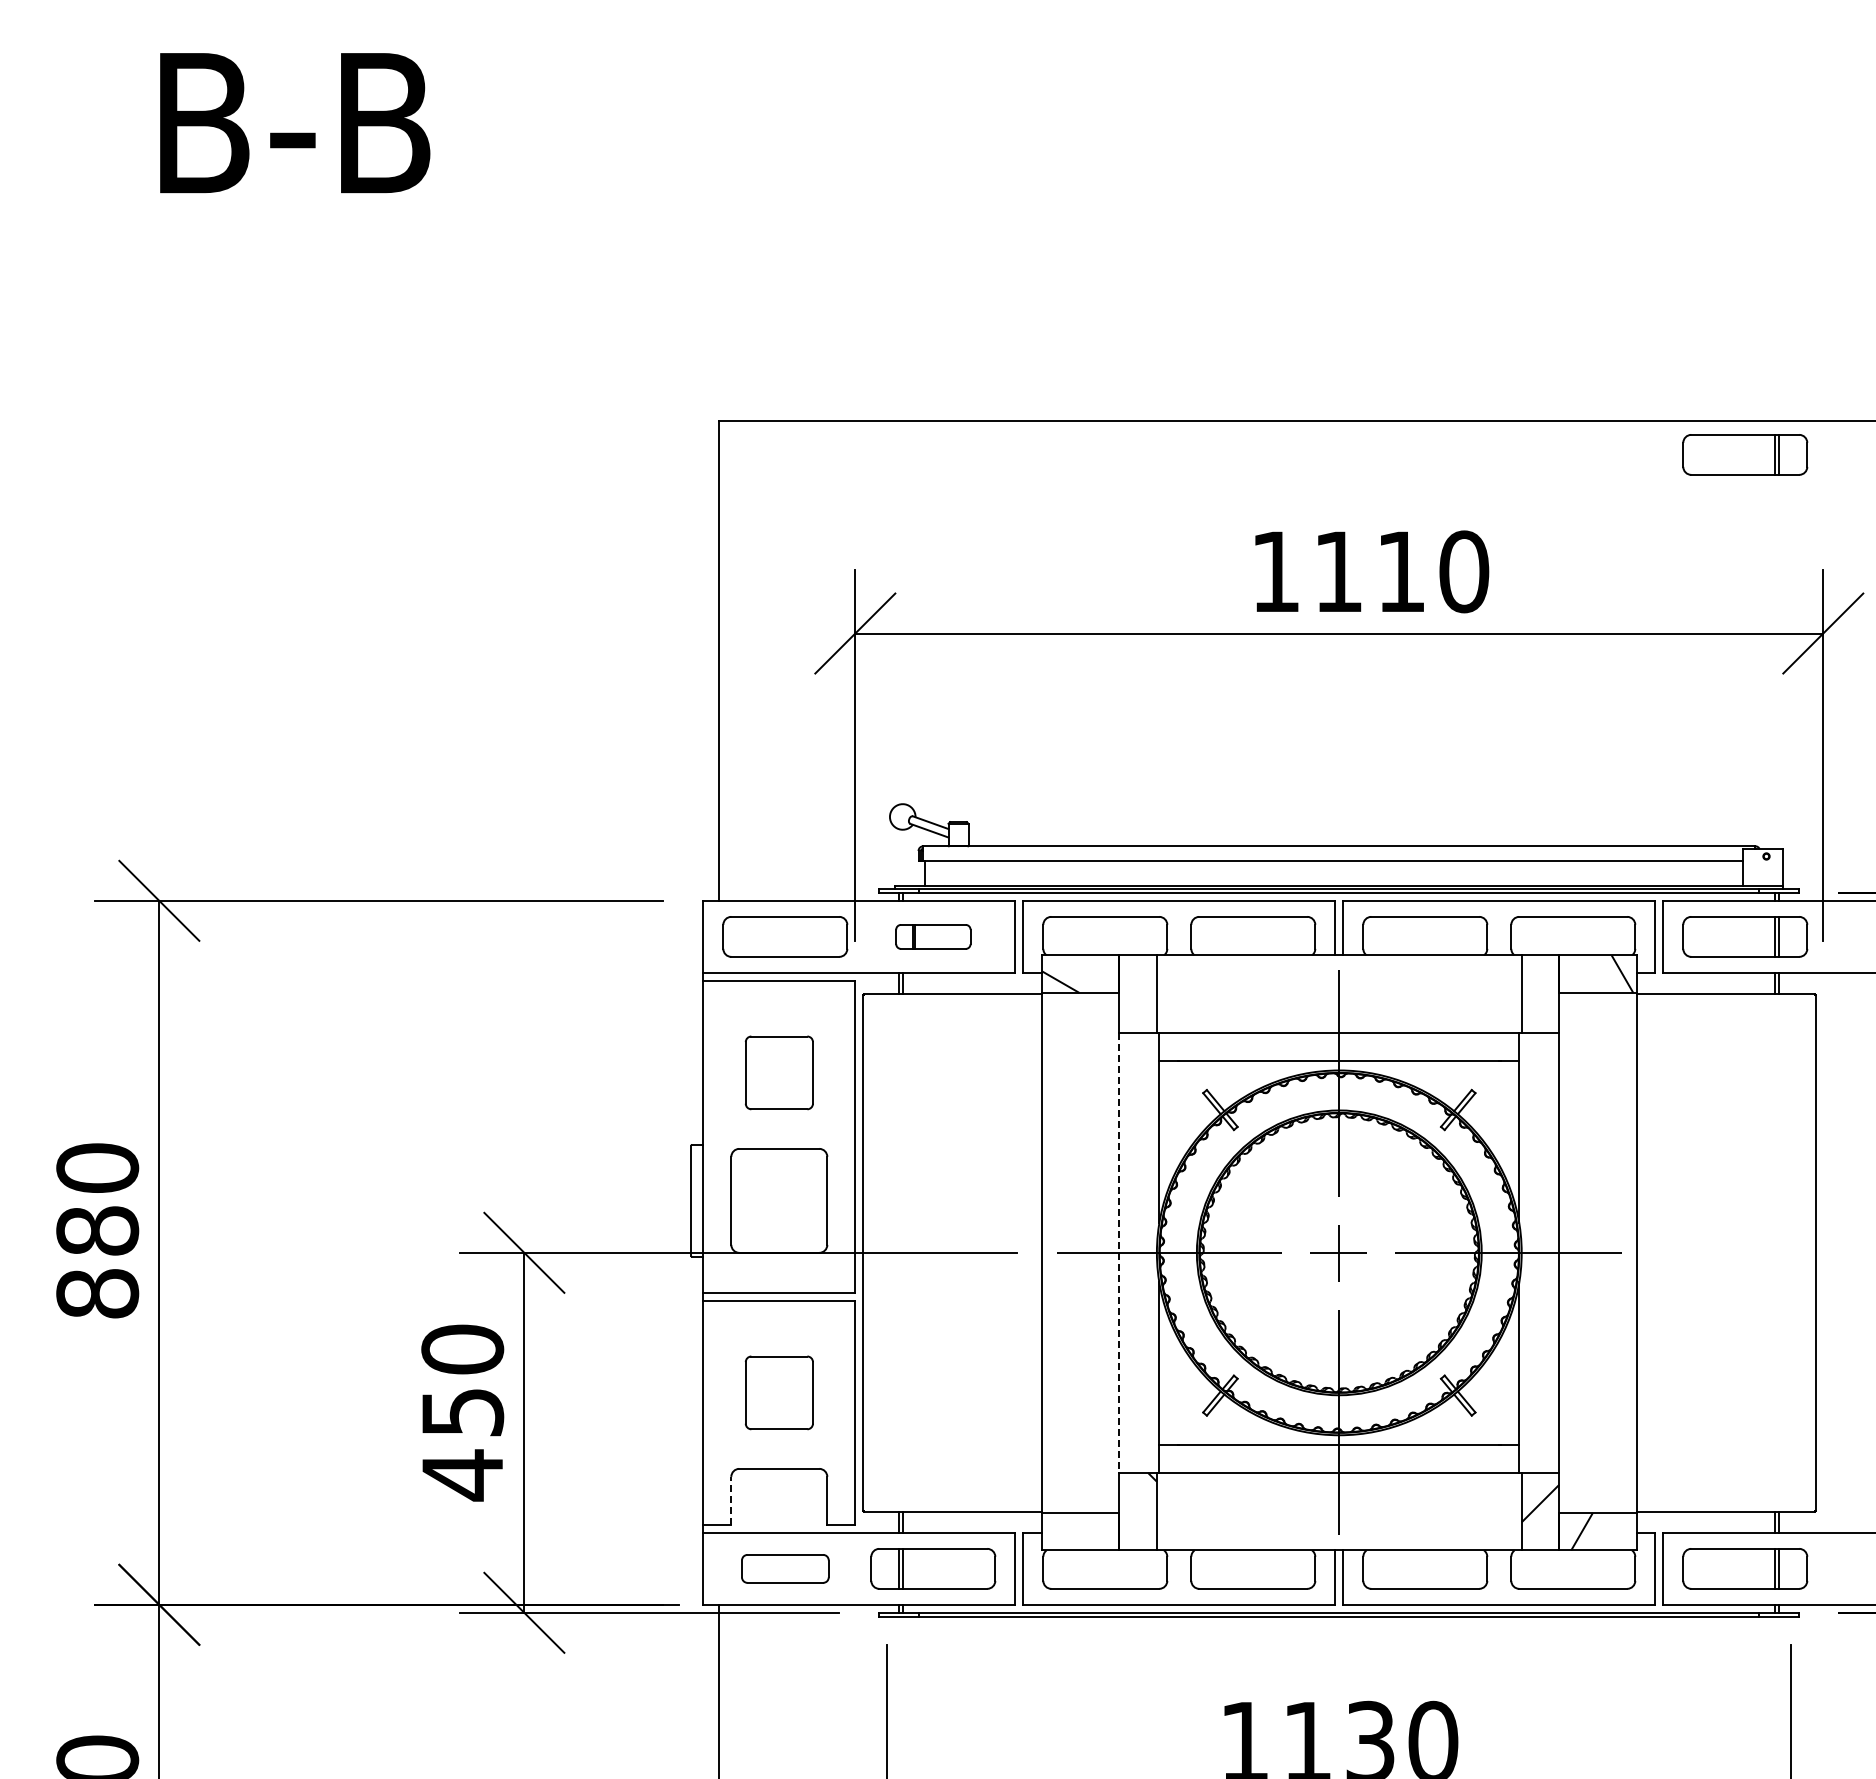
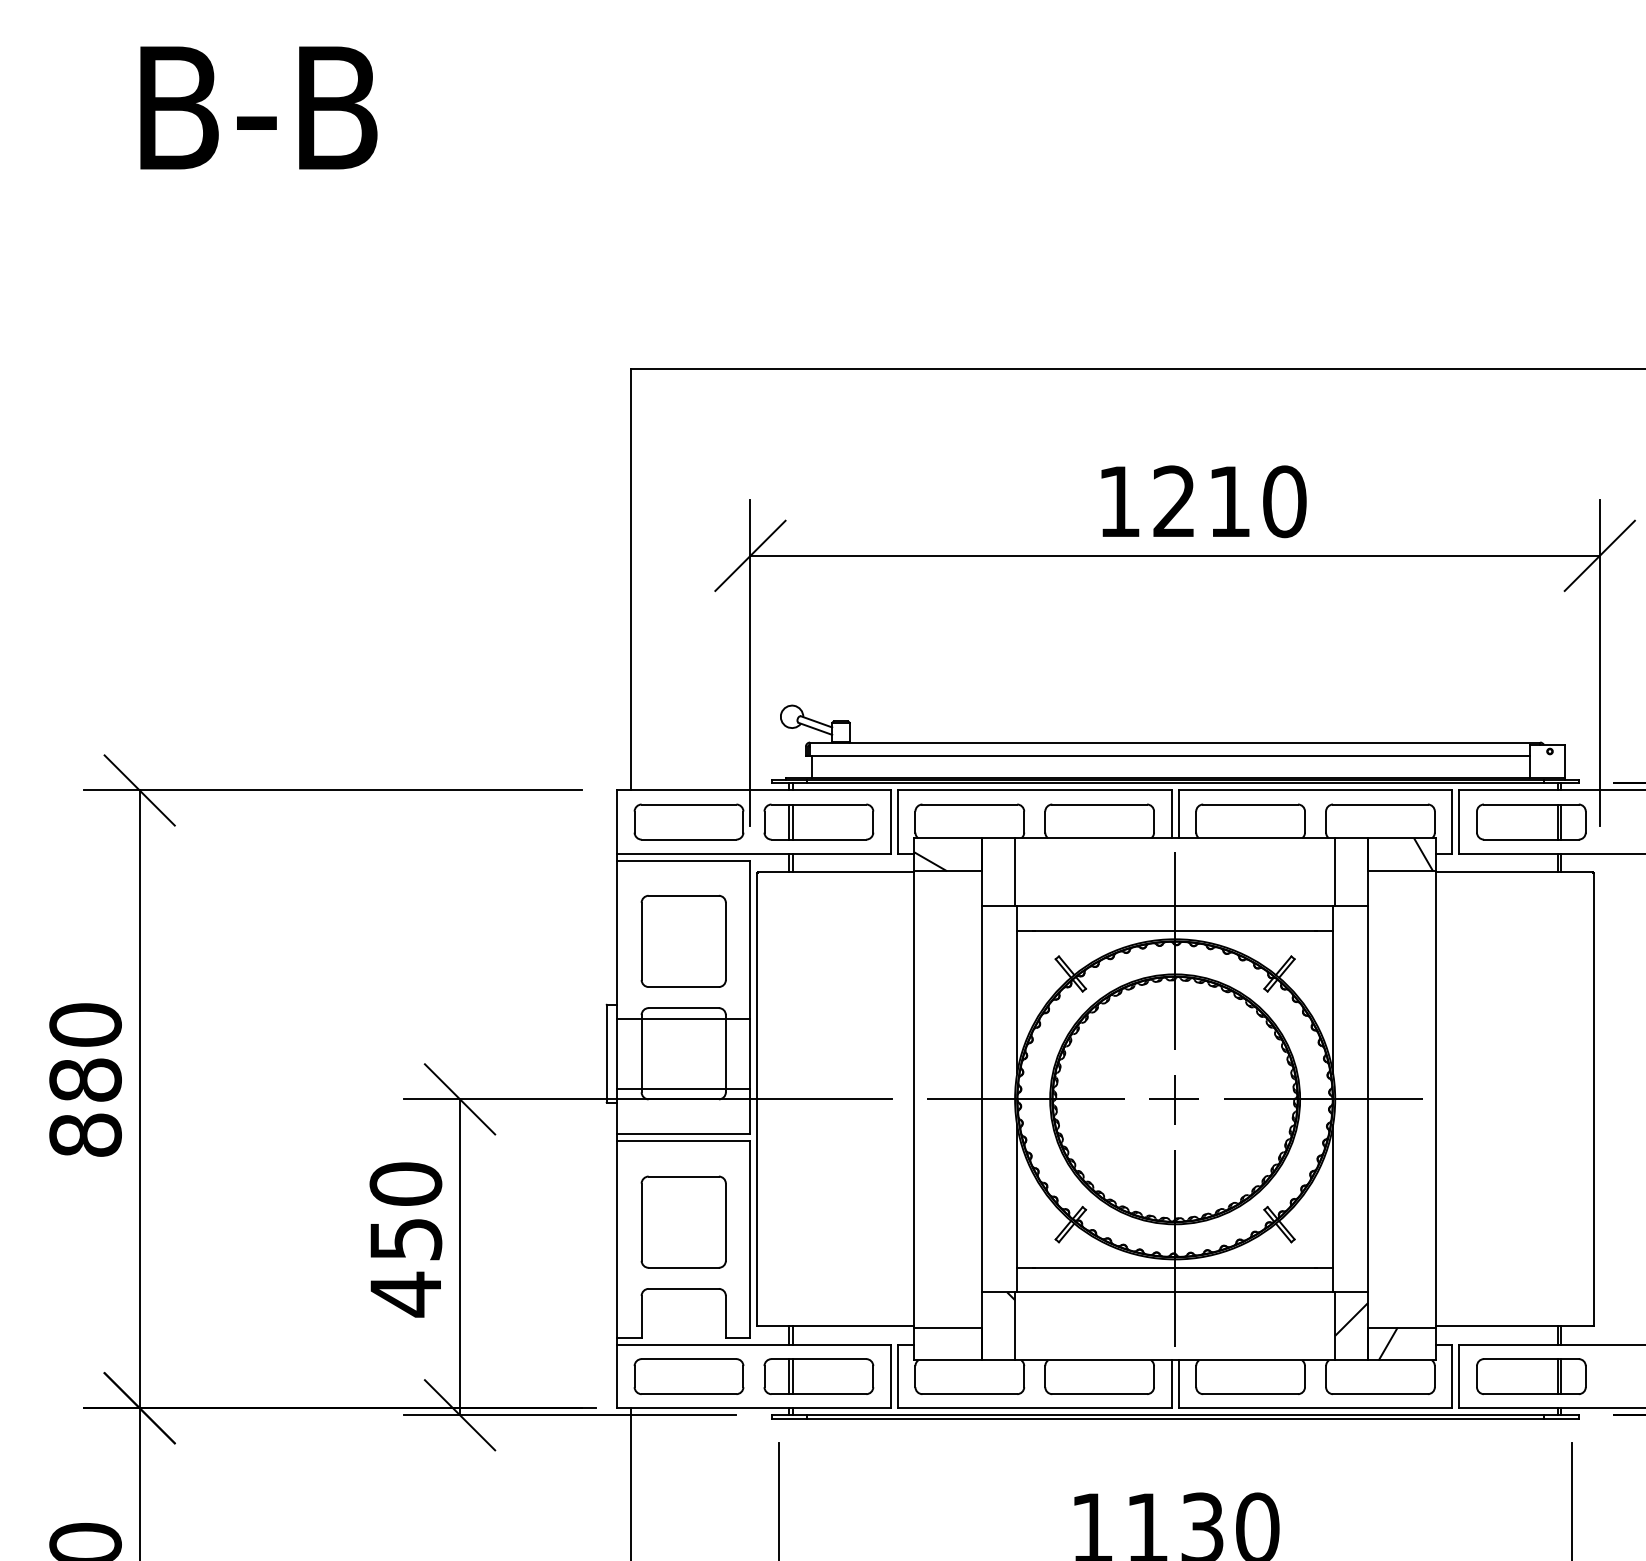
part: (1745, 454) -> (1531, 398), removed
text: (1337, 570) -> (1173, 500), 1110 -> 1210
part: (933, 936) -> (819, 821), size x1.67
part: (779, 1072) -> (683, 941), size x1.43
line: (779, 1160) -> (683, 1018), added
line: (779, 1240) -> (683, 1088), added
line: (1119, 1252) -> (982, 1099), dashed -> solid
part: (779, 1392) -> (683, 1221), size x1.43
line: (731, 1500) -> (641, 1316), dashed -> solid
part: (785, 1568) -> (689, 1376), size x1.43

